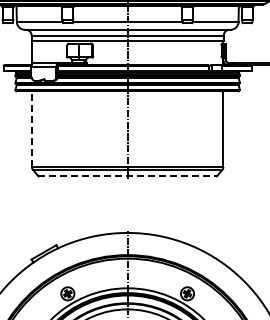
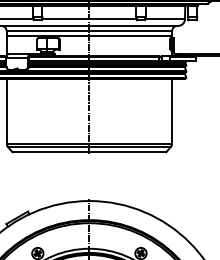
line: (31, 129) -> (6, 111), dashed -> solid
line: (128, 176) -> (90, 152), dashed -> solid

